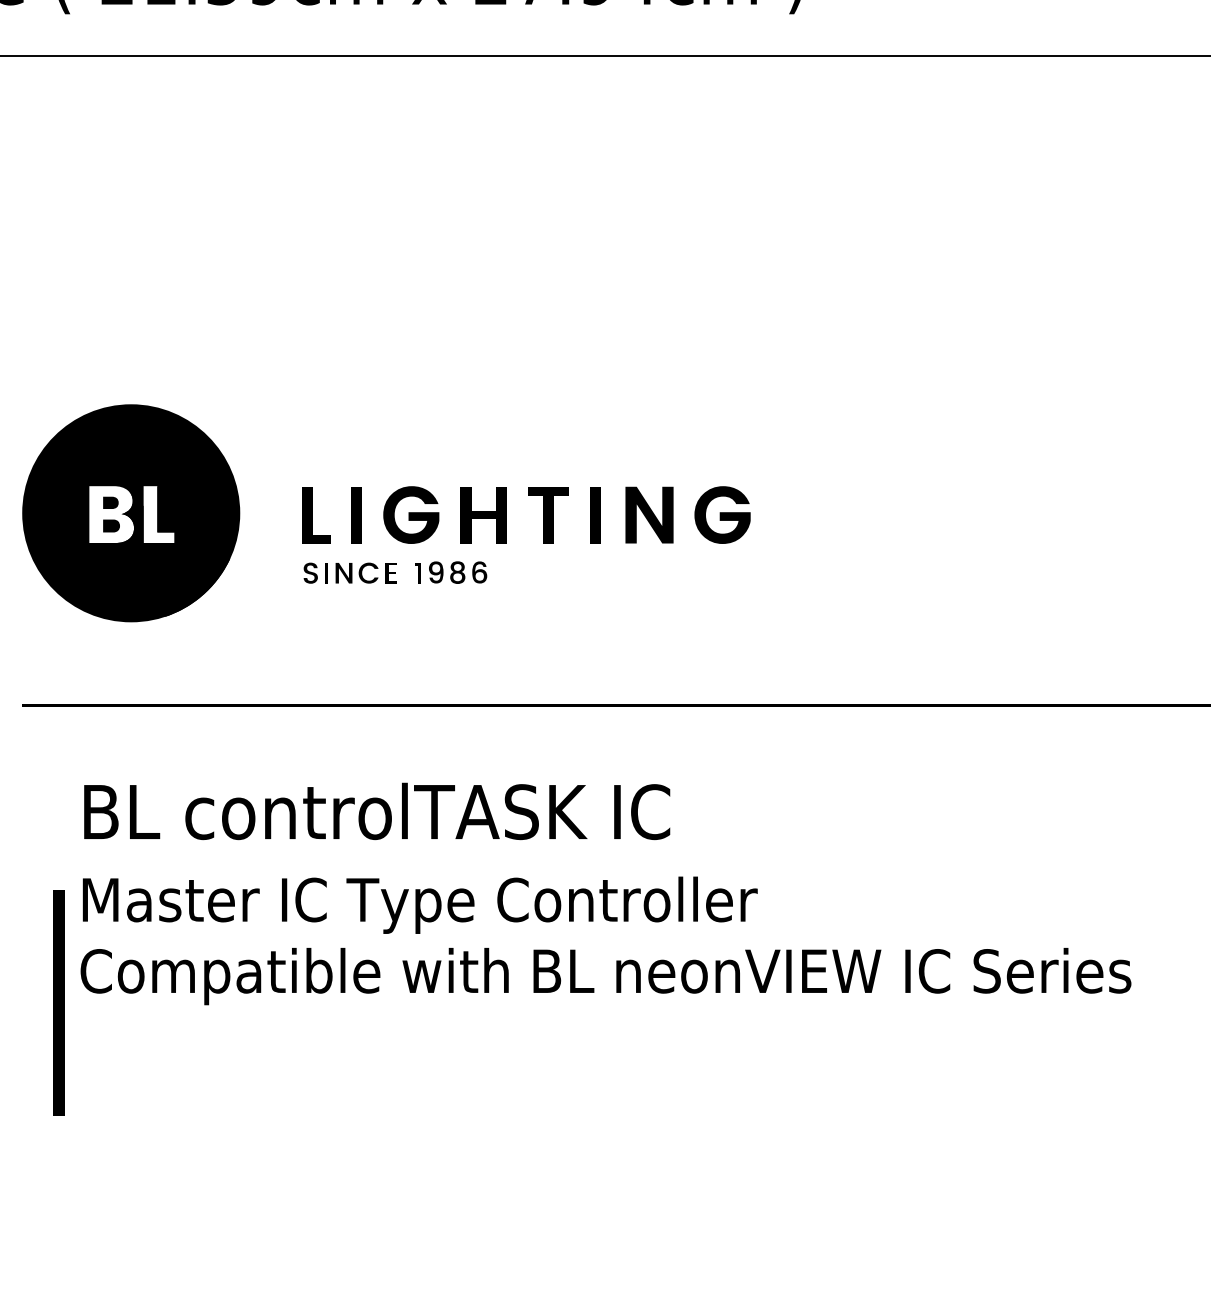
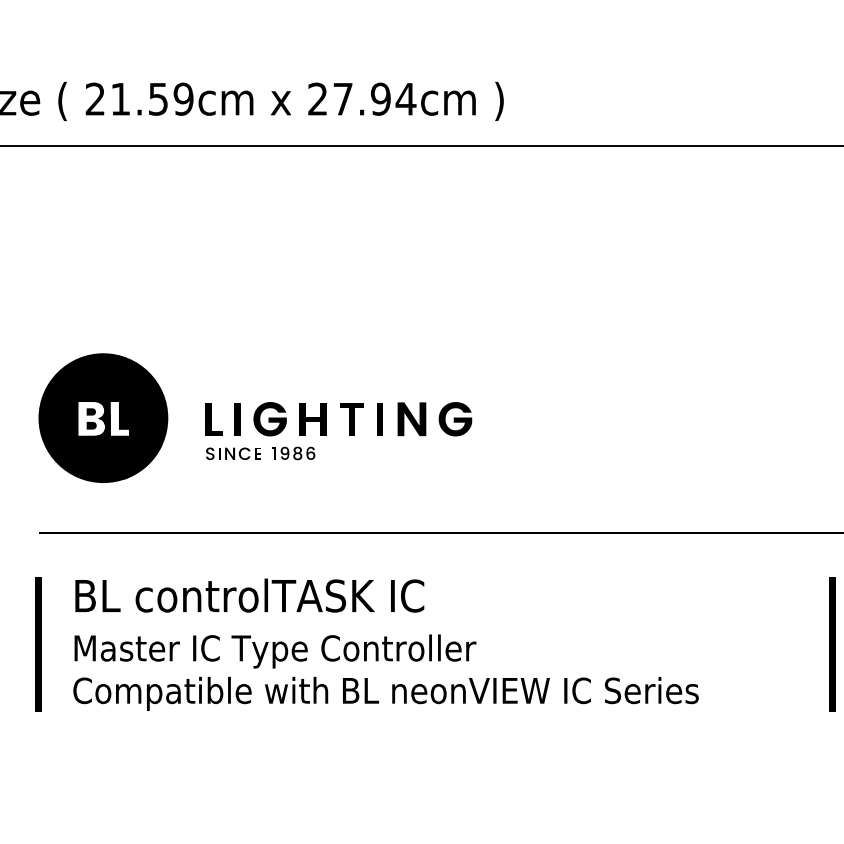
line: (59, 1002) -> (38, 644), moved

